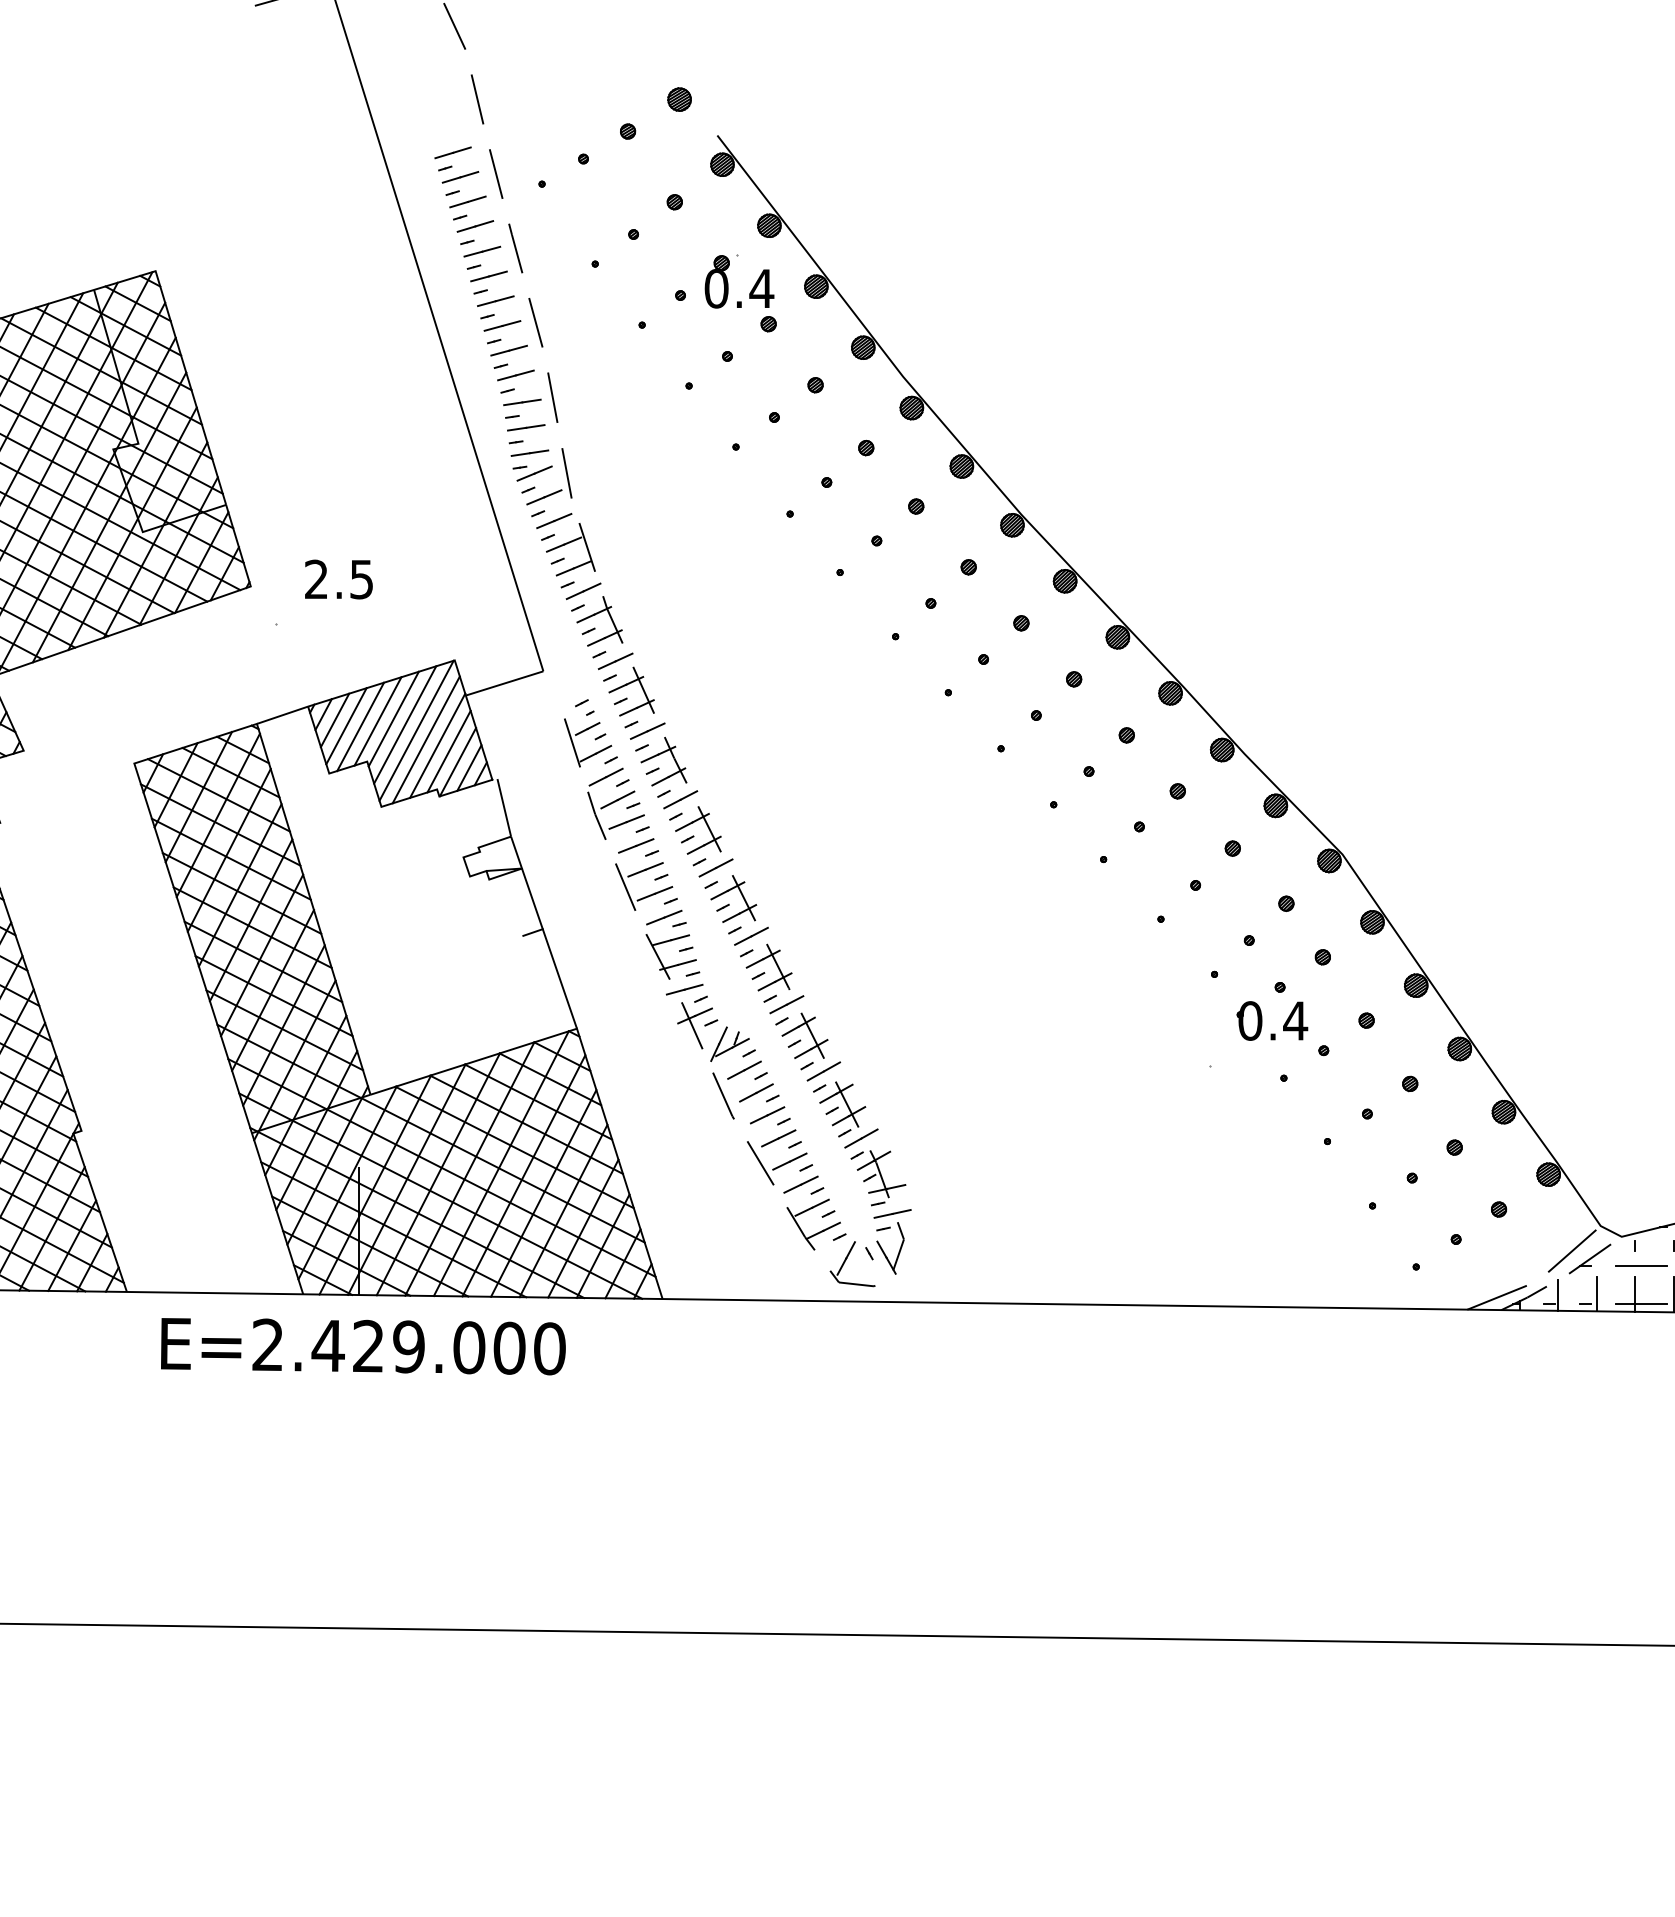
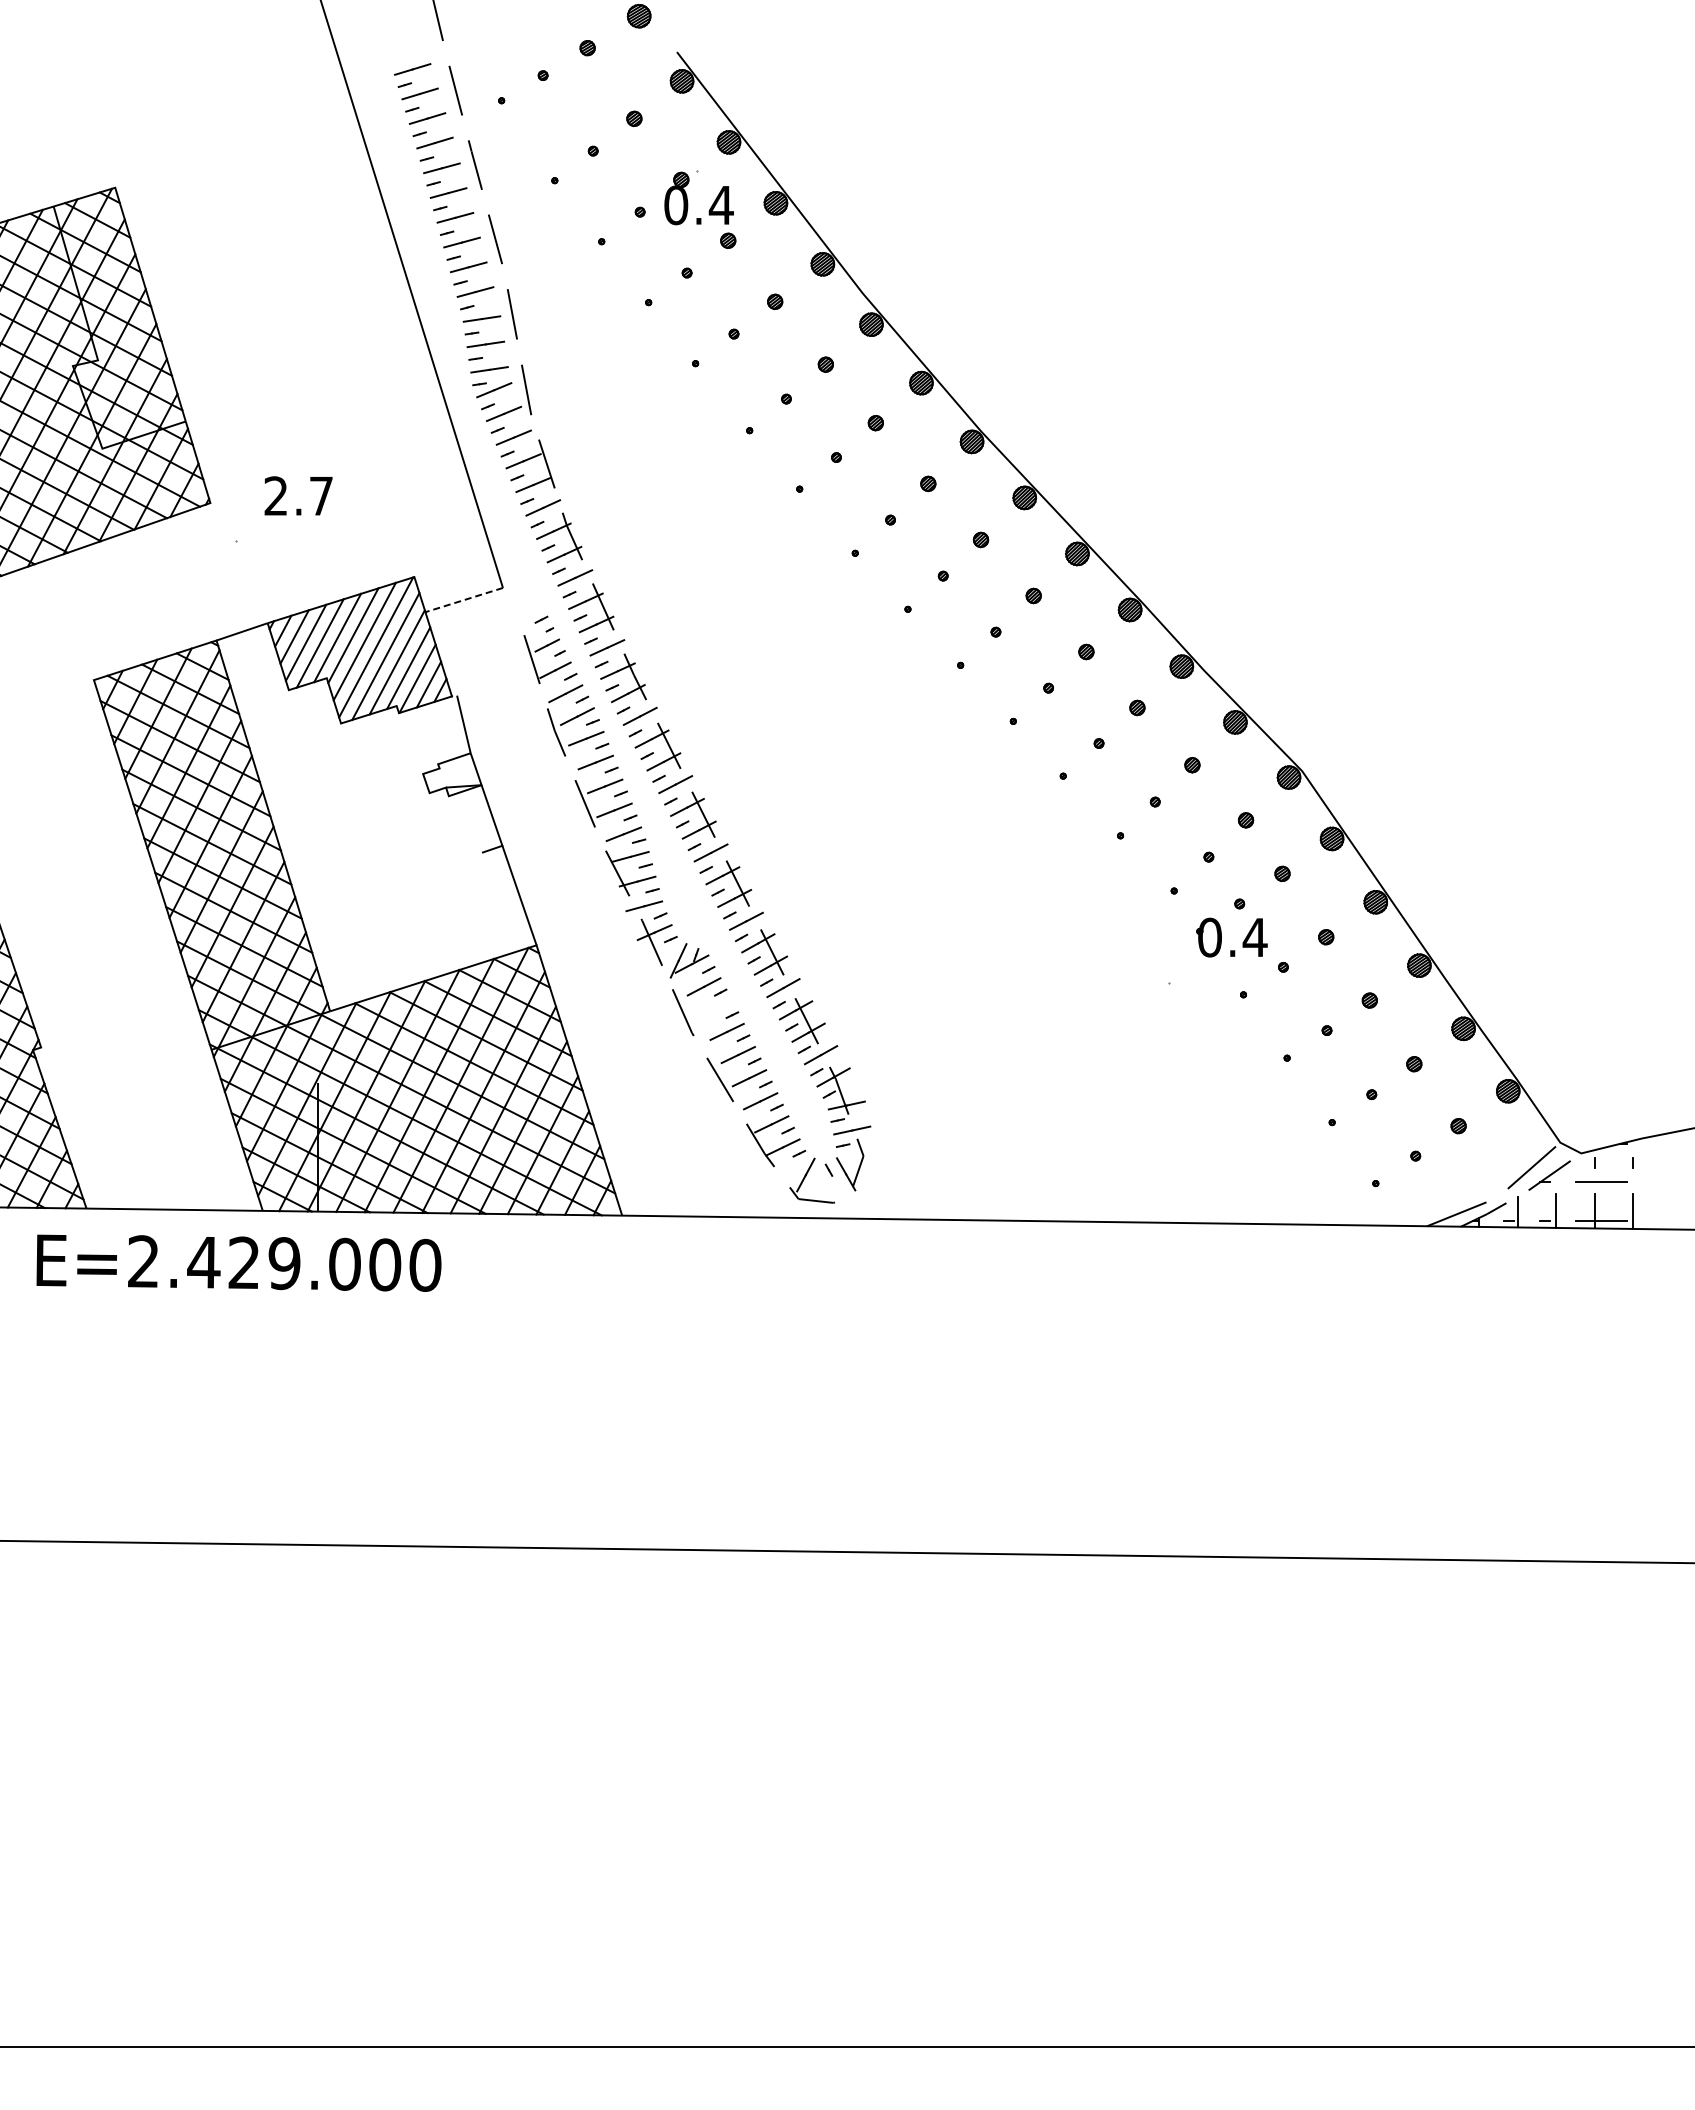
text: (361, 579) -> (321, 496), 2.5 -> 2.7
line: (504, 683) -> (464, 600), solid -> dashed
line: (755, 1092) -> (715, 1009), removed
text: (362, 1345) -> (238, 1262), moved

